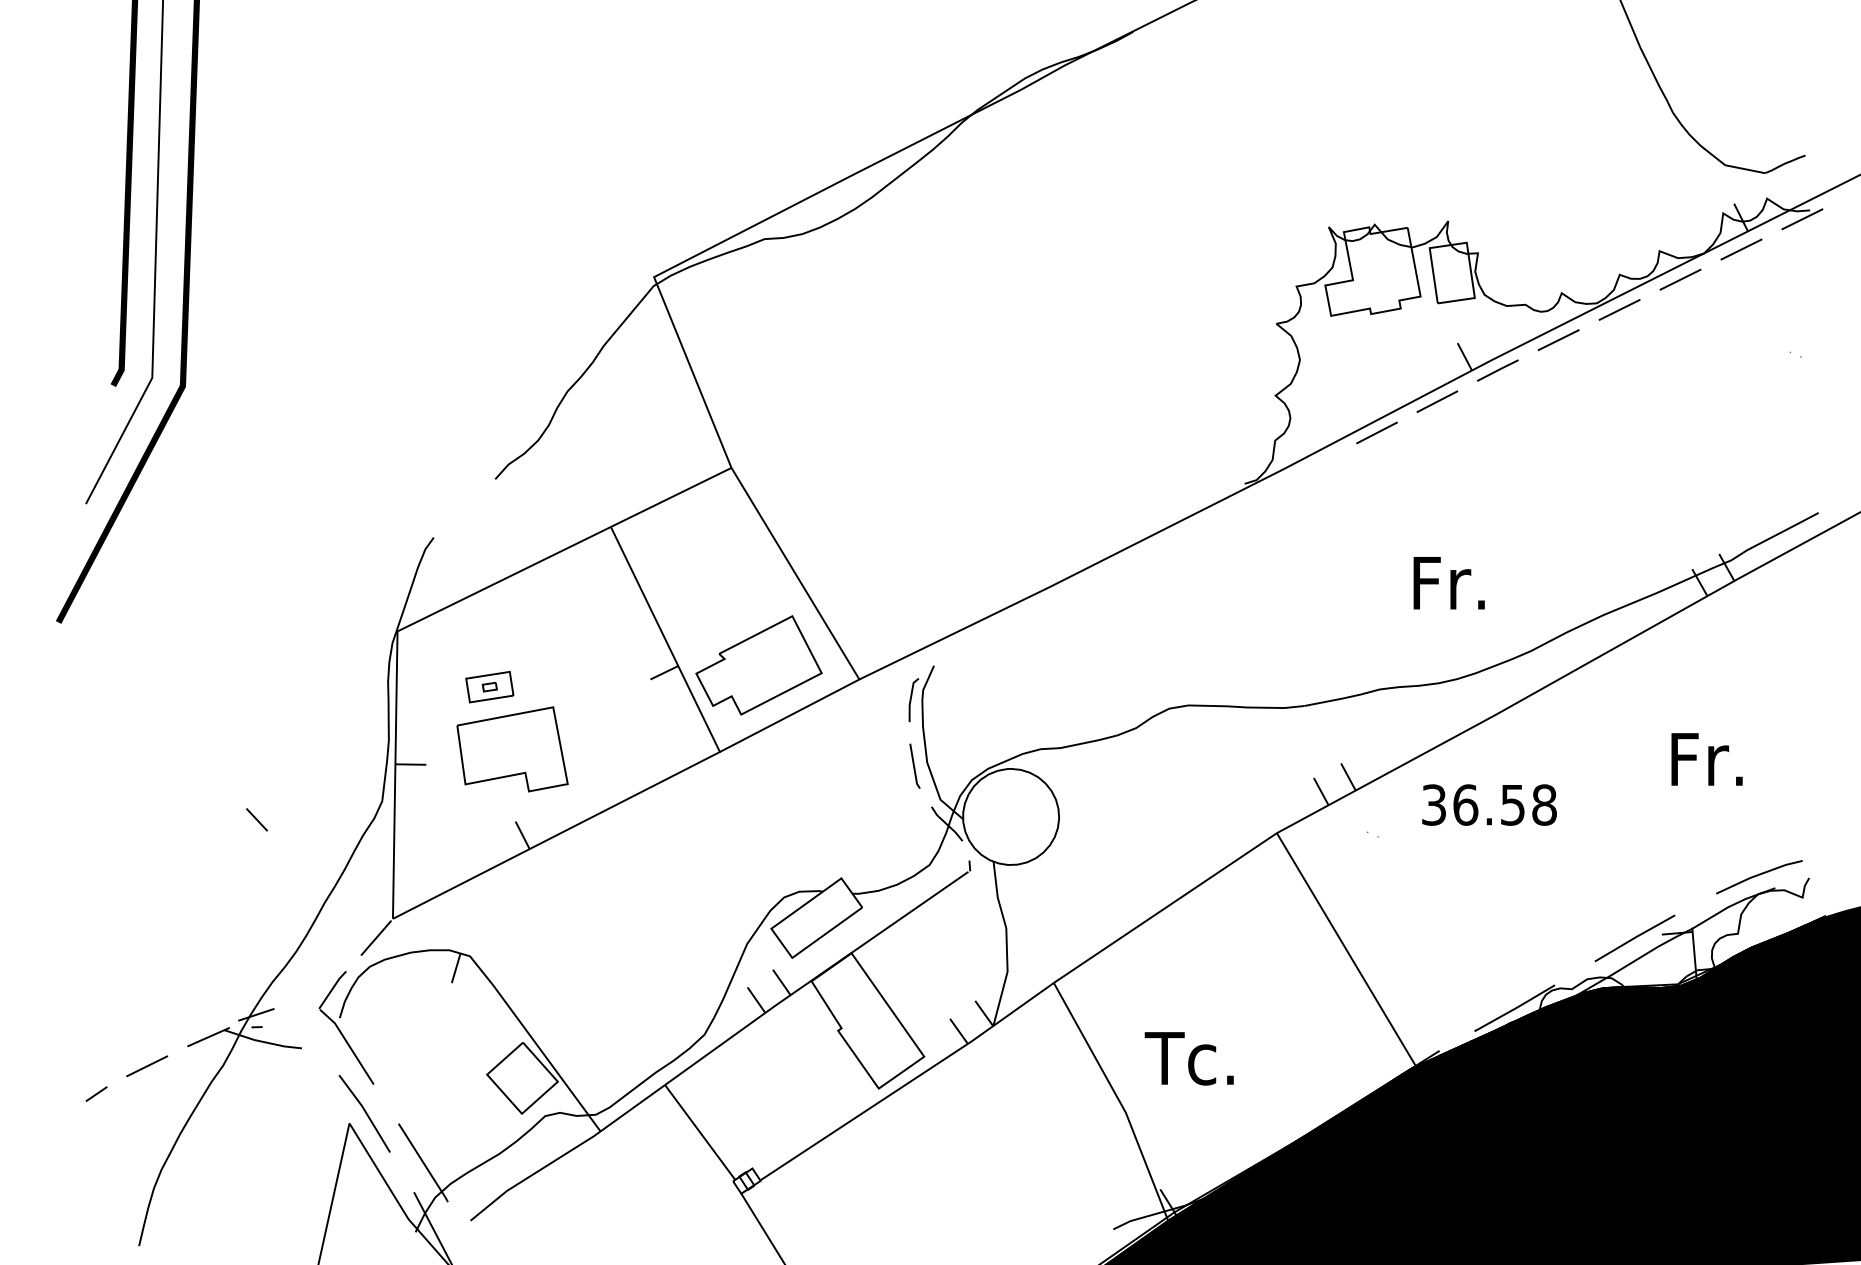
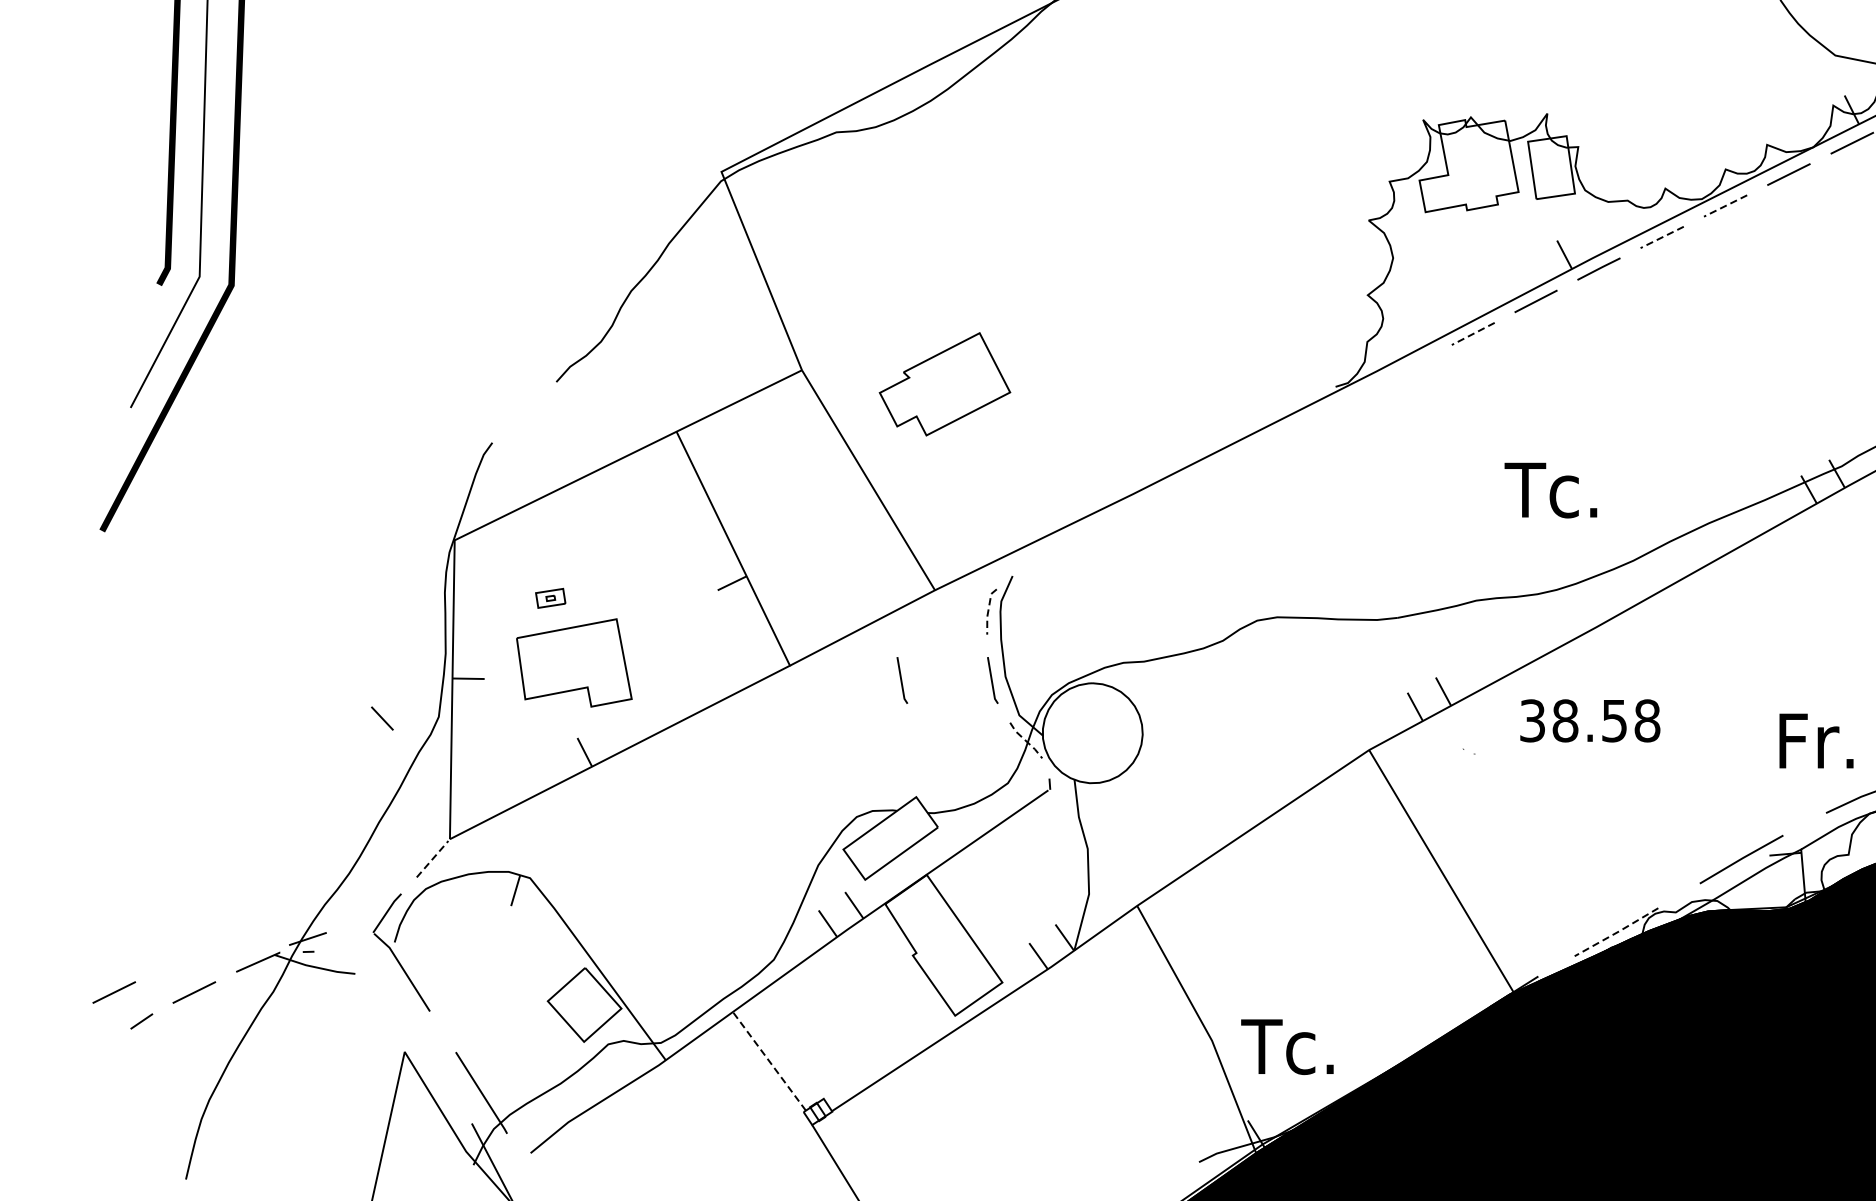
line: (1619, 310) -> (1725, 206), solid -> dashed
line: (1558, 340) -> (1661, 237), solid -> dashed
line: (1376, 433) -> (1472, 334), solid -> dashed
text: (1451, 583) -> (1550, 490), Fr. -> Tc.
part: (758, 665) -> (944, 384), moved
part: (489, 687) -> (550, 598), size x0.6
line: (910, 699) -> (988, 611), solid -> dashed
text: (1706, 759) -> (1815, 741), moved
line: (827, 765) -> (901, 679), added
text: (1465, 804) -> (1565, 720), 36.58 -> 38.58
line: (256, 819) -> (381, 718), moved
line: (946, 824) -> (1025, 741), solid -> dashed
line: (376, 937) -> (432, 858), solid -> dashed
line: (1515, 1008) -> (1617, 932), solid -> dashed
text: (1188, 1058) -> (1286, 1046), moved
line: (70, 1066) -> (114, 992), added
line: (364, 1112) -> (420, 1040), removed
line: (699, 1132) -> (768, 1061), solid -> dashed

